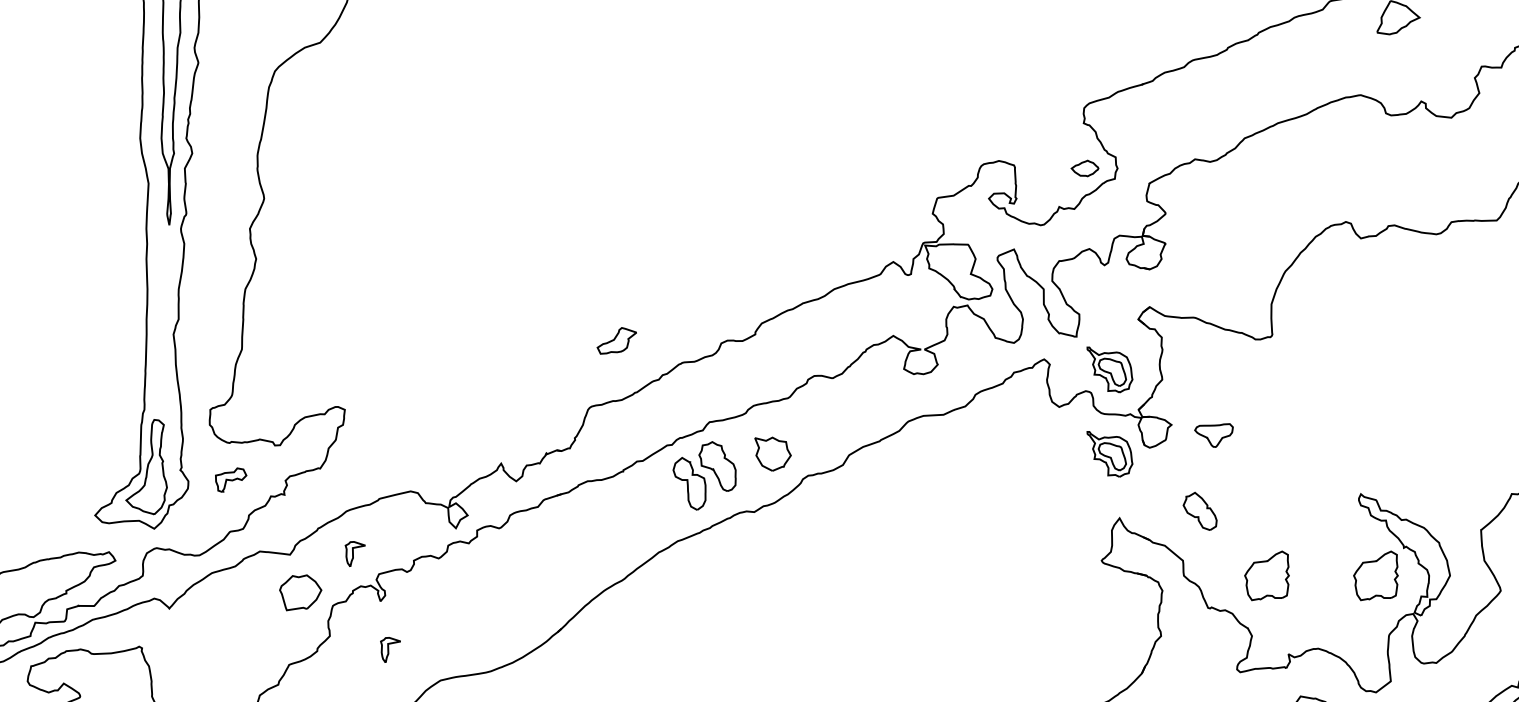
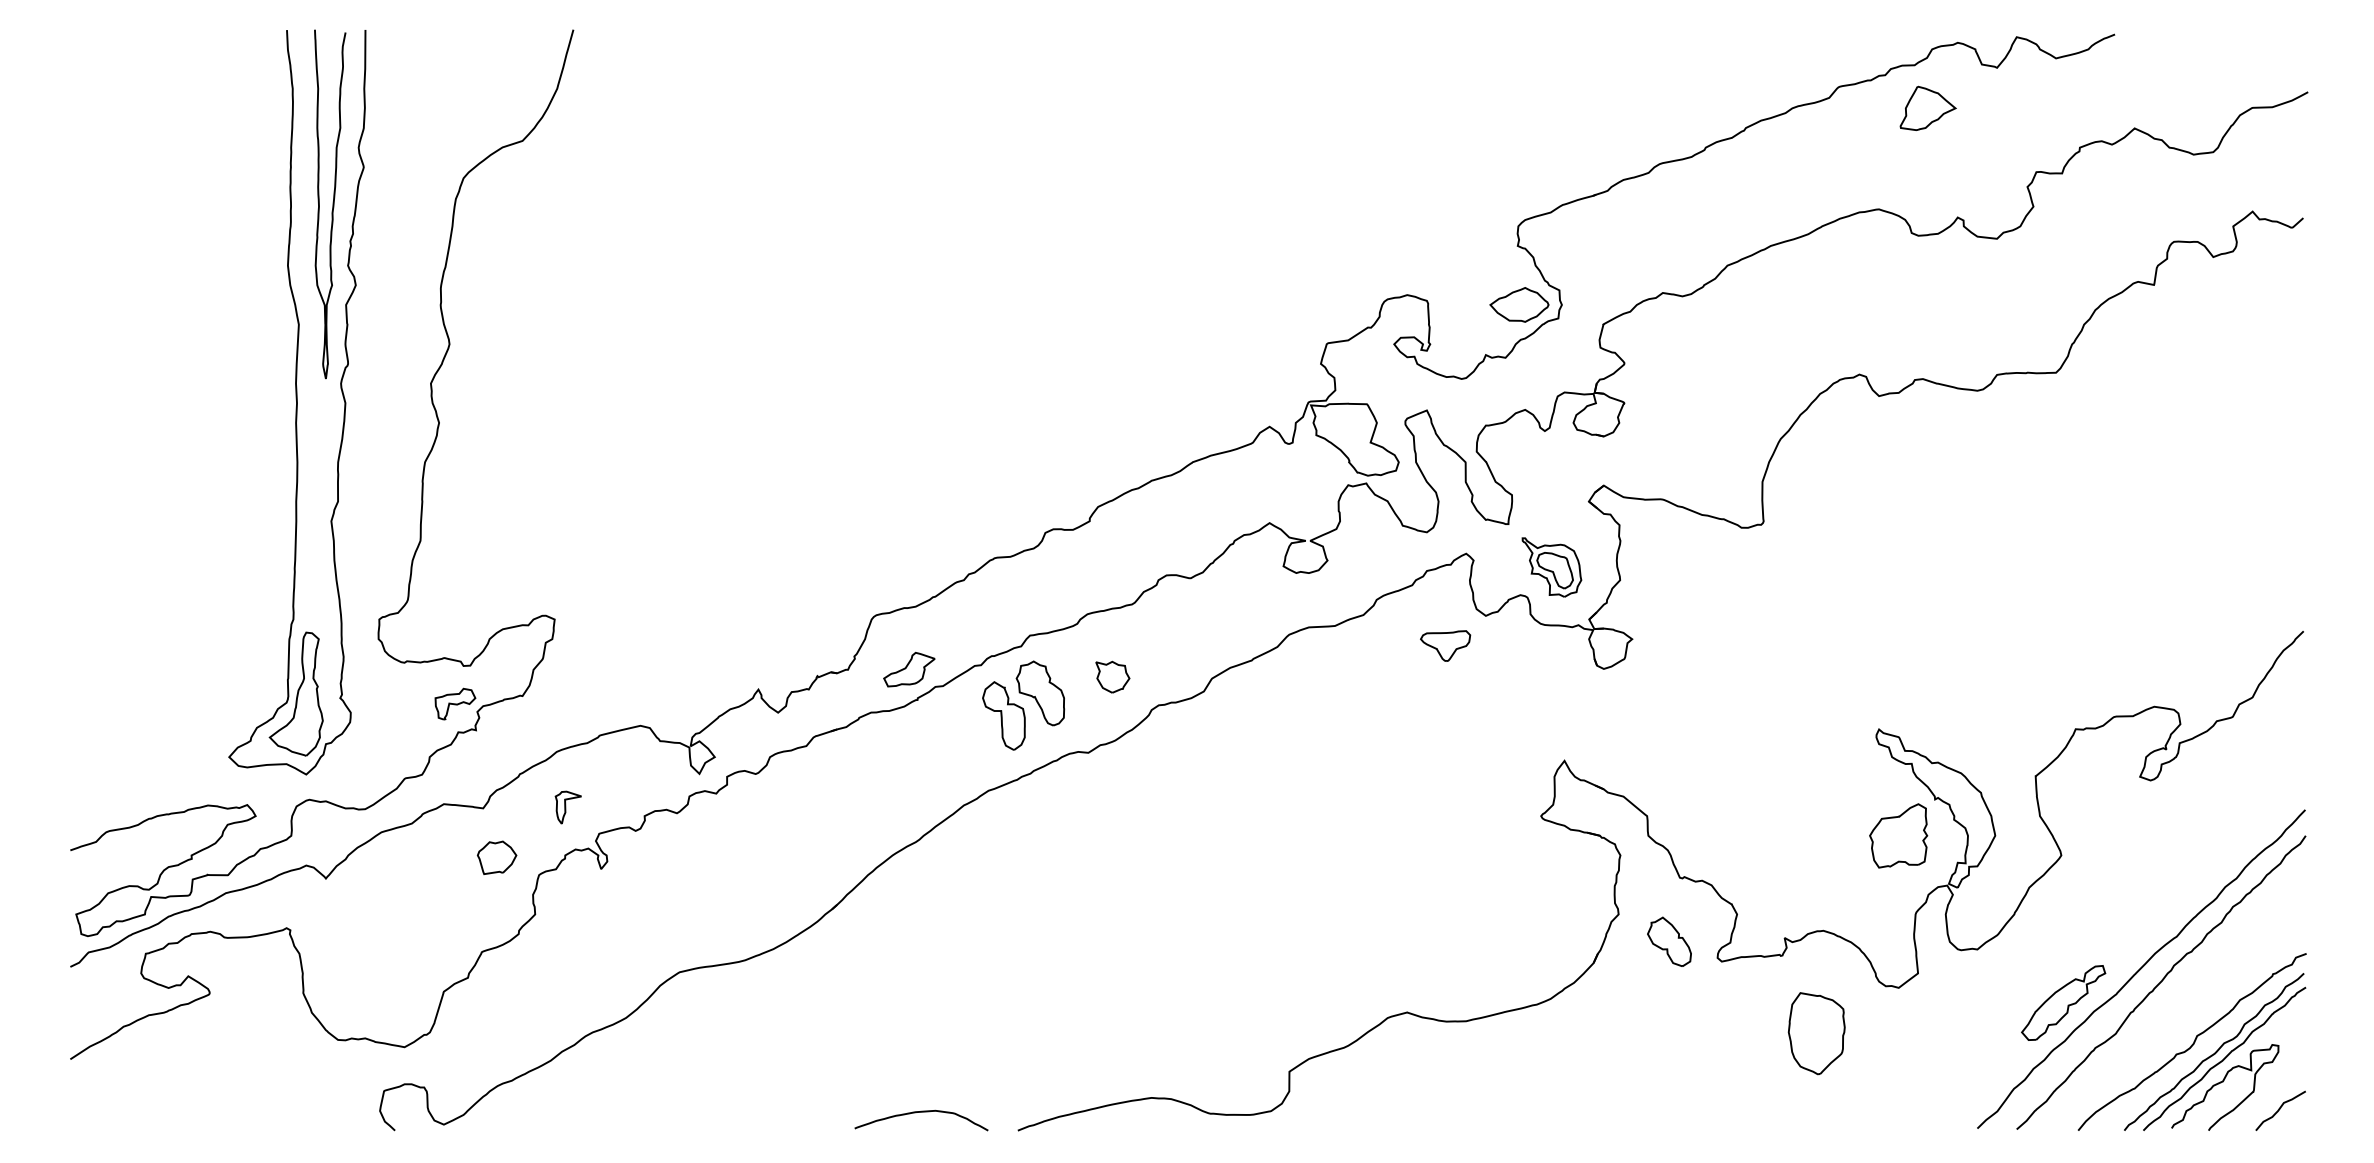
part: (1085, 168) -> (1519, 304), size x1.67
part: (617, 340) -> (909, 669), moved
part: (1213, 435) -> (1445, 645), moved
part: (772, 453) -> (1112, 676), size x0.71
part: (1109, 454) -> (1551, 677), removed
part: (231, 479) -> (455, 703), moved
part: (1200, 511) -> (1669, 941), moved
part: (1266, 575) -> (1756, 835), removed
part: (300, 592) -> (496, 857), size x0.71
part: (389, 649) -> (613, 932), removed

